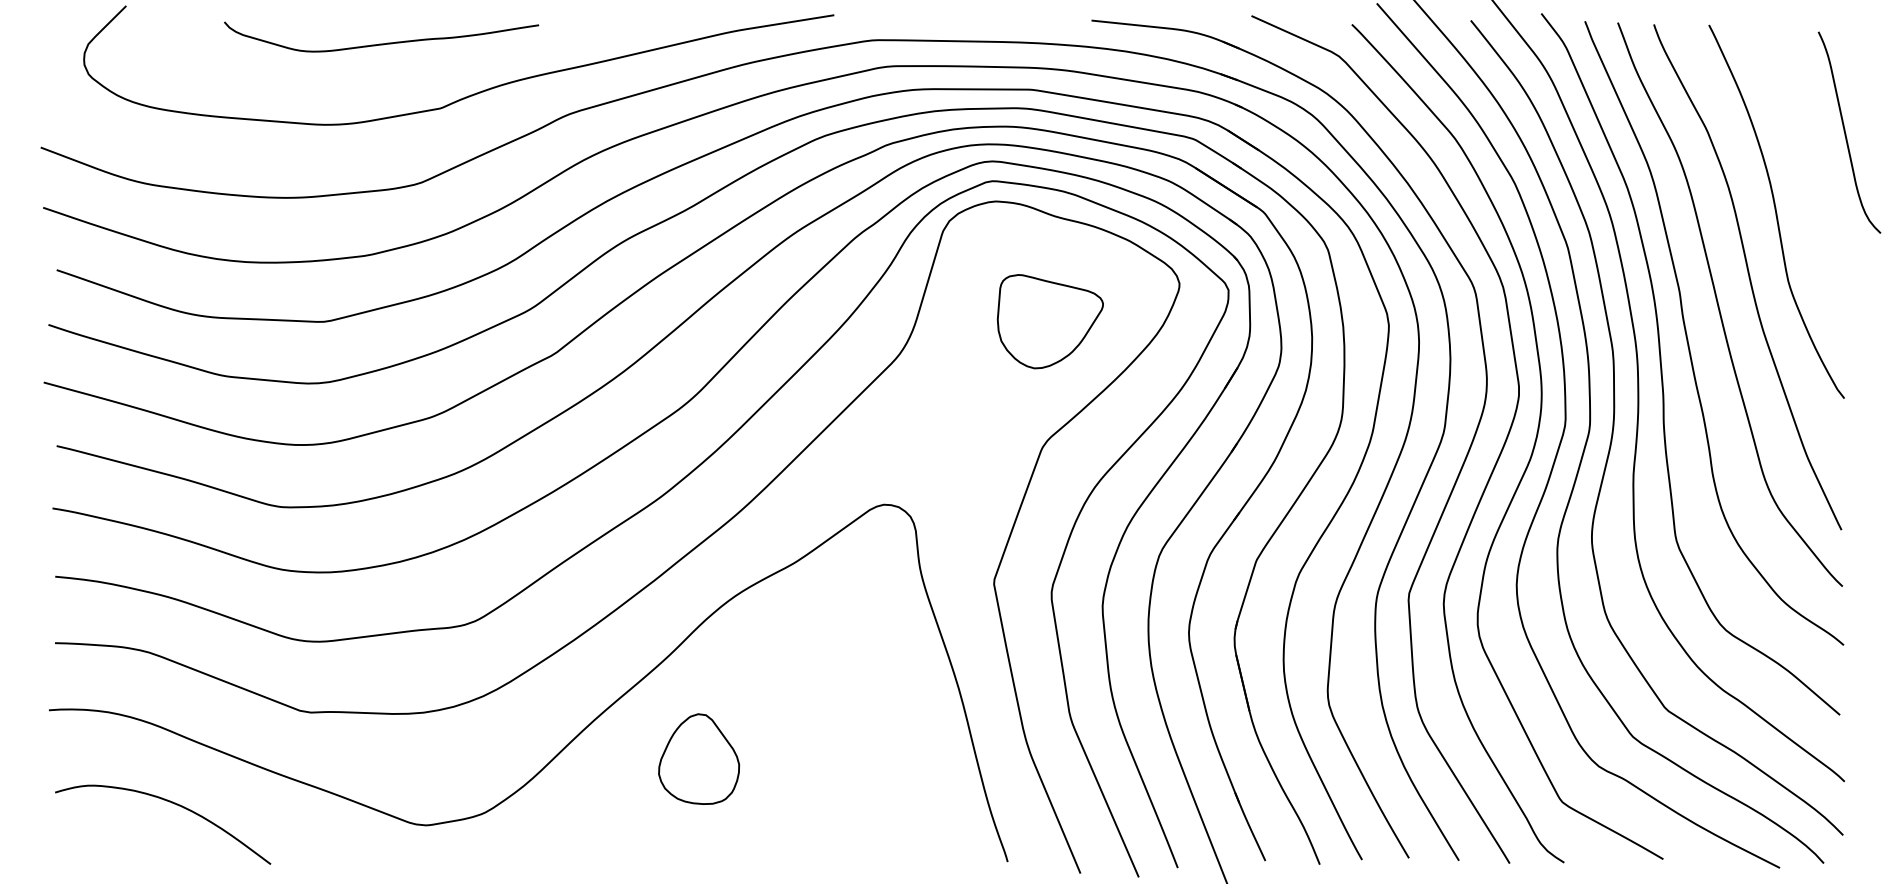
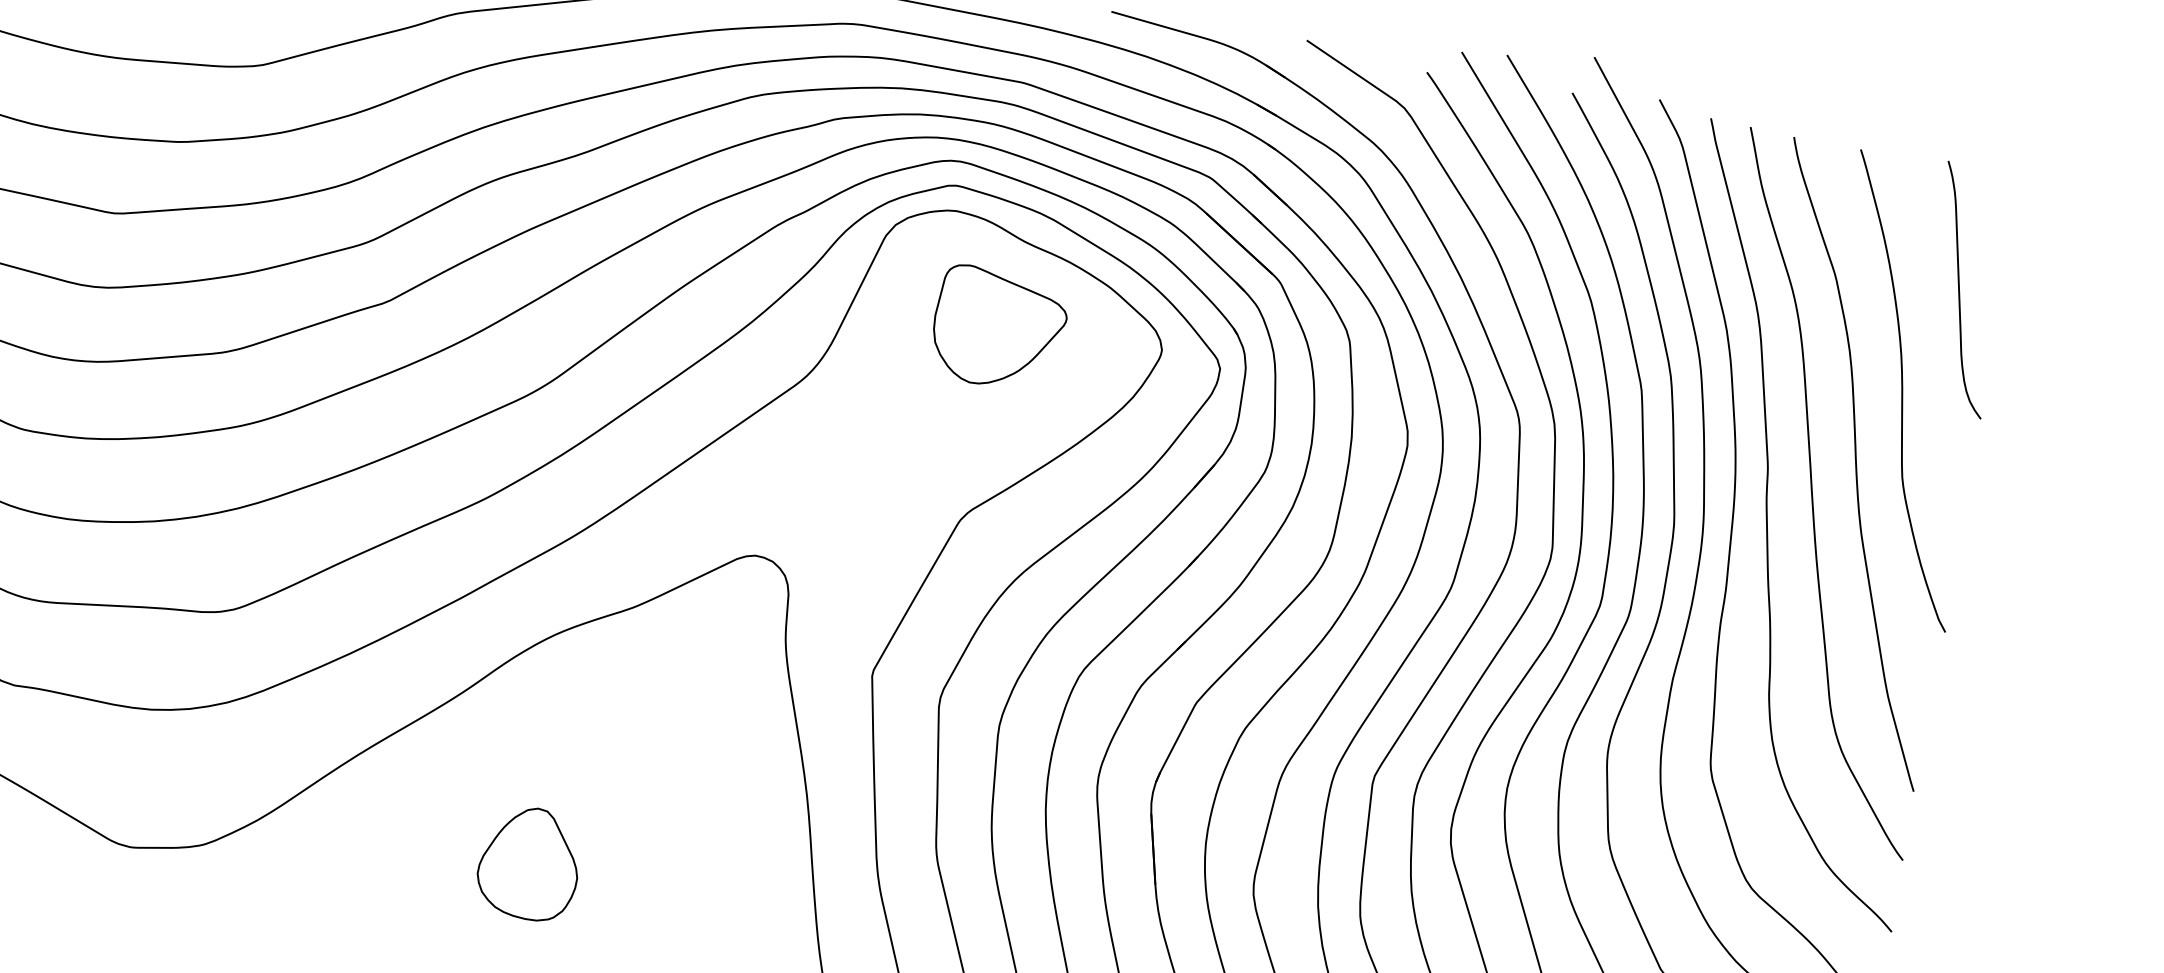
curve: (1846, 133) -> (1960, 290), moved
part: (1049, 321) -> (997, 328), moved
part: (699, 758) -> (530, 862), moved

